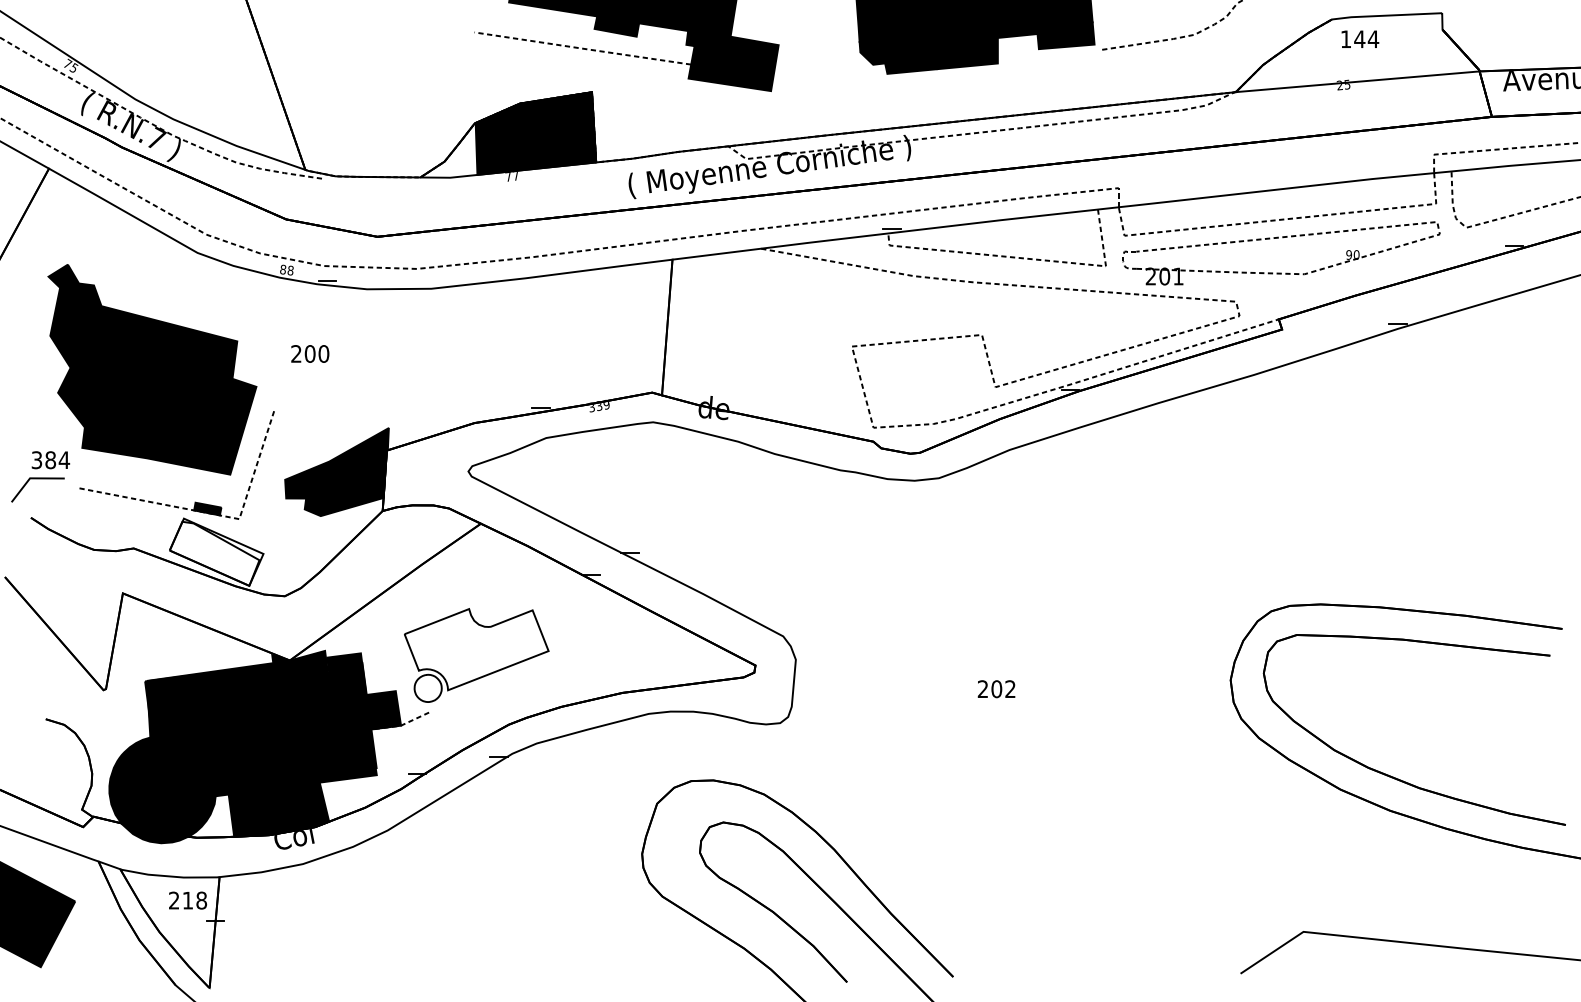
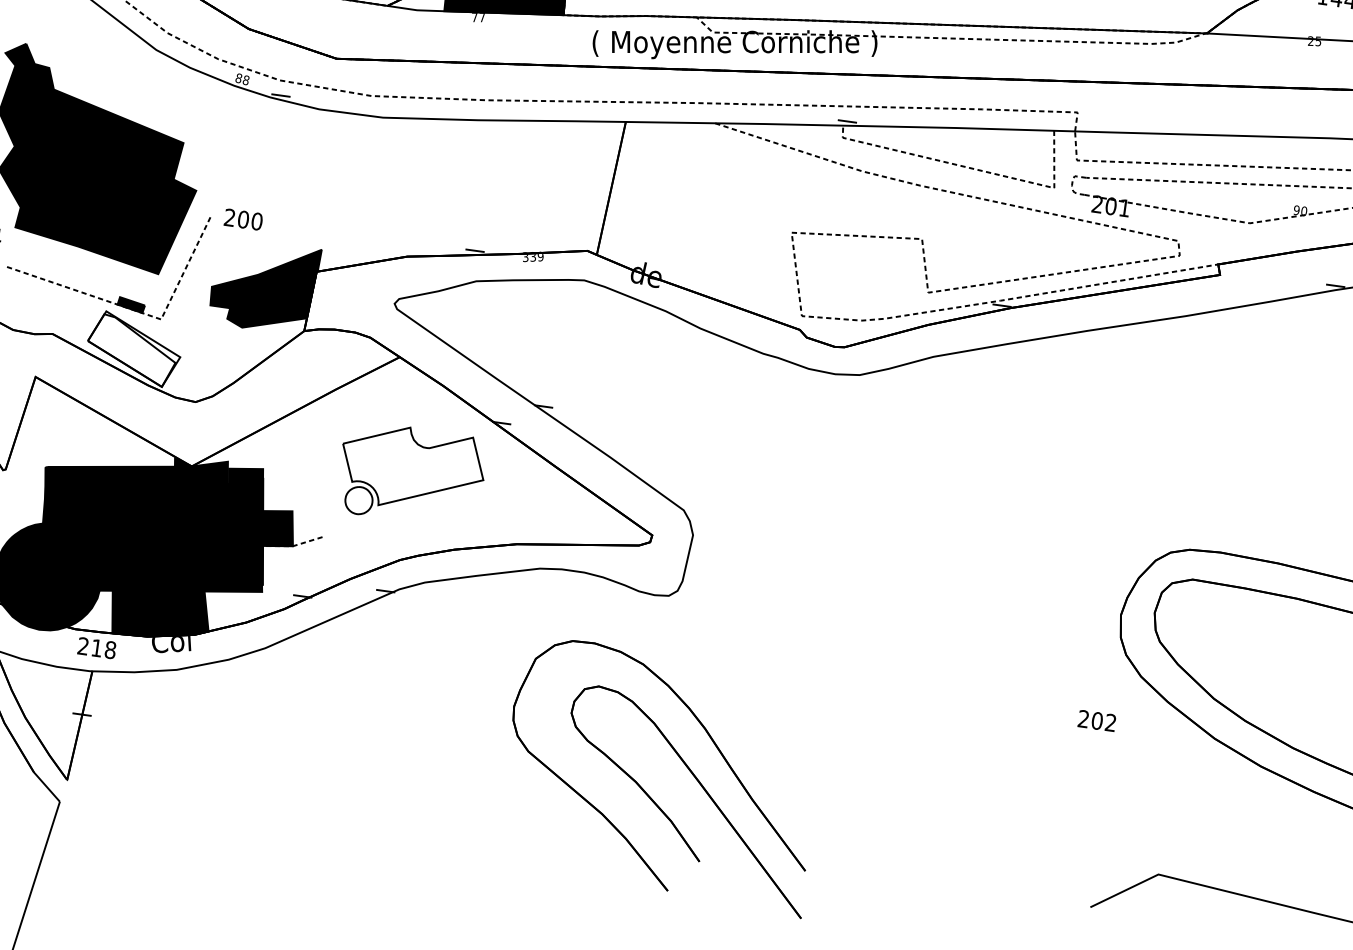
text: (310, 353) -> (243, 219), moved
part: (476, 655) -> (411, 474), moved
text: (996, 689) -> (1096, 721), moved
text: (188, 900) -> (97, 648), moved

